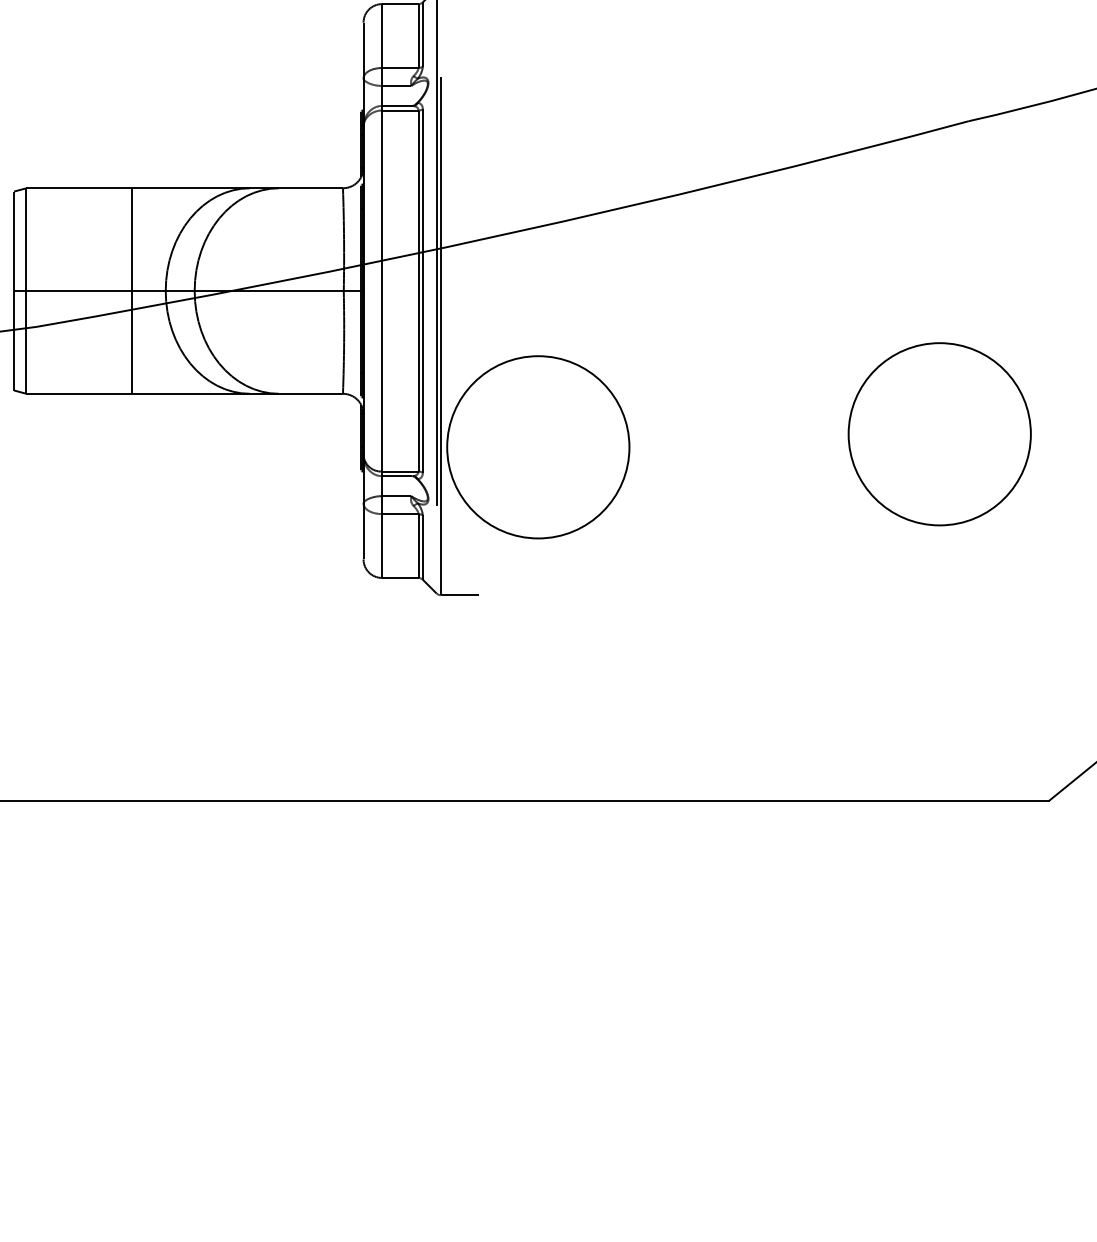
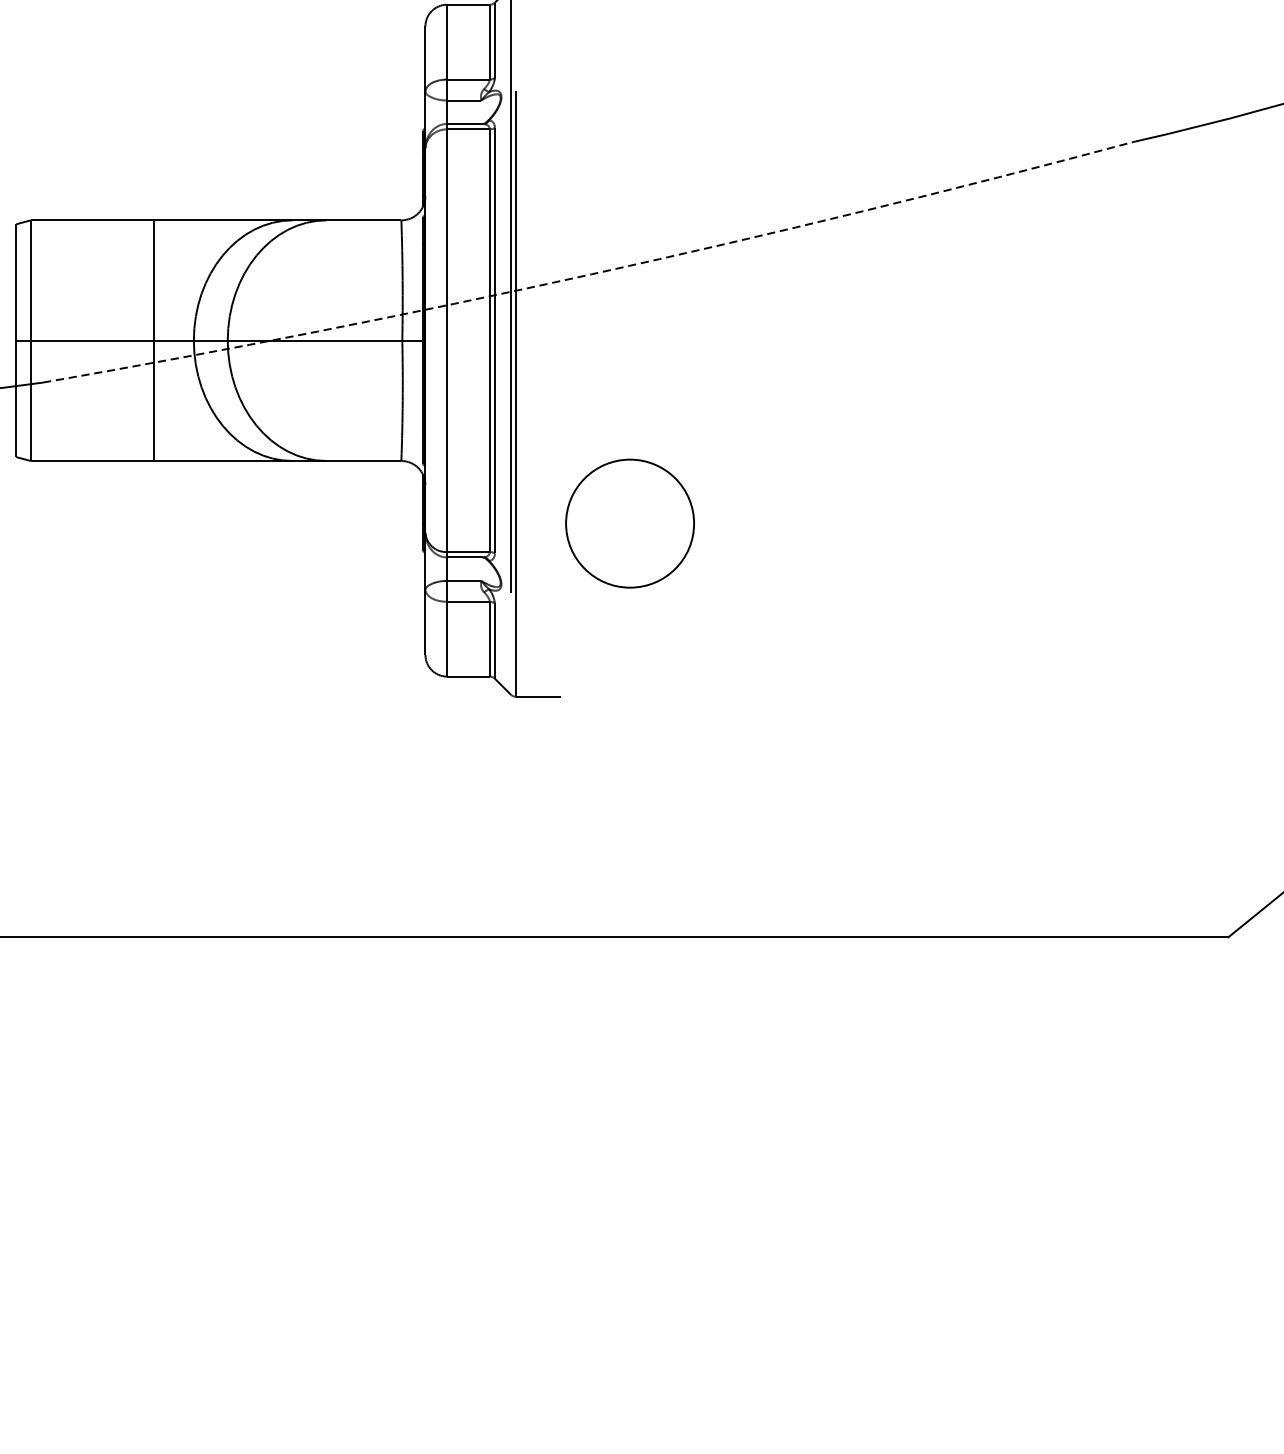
arc: (505, 234) -> (591, 274), solid -> dashed
circle: (939, 434) -> (1099, 508), removed
circle: (538, 447) -> (630, 523), size x0.6

